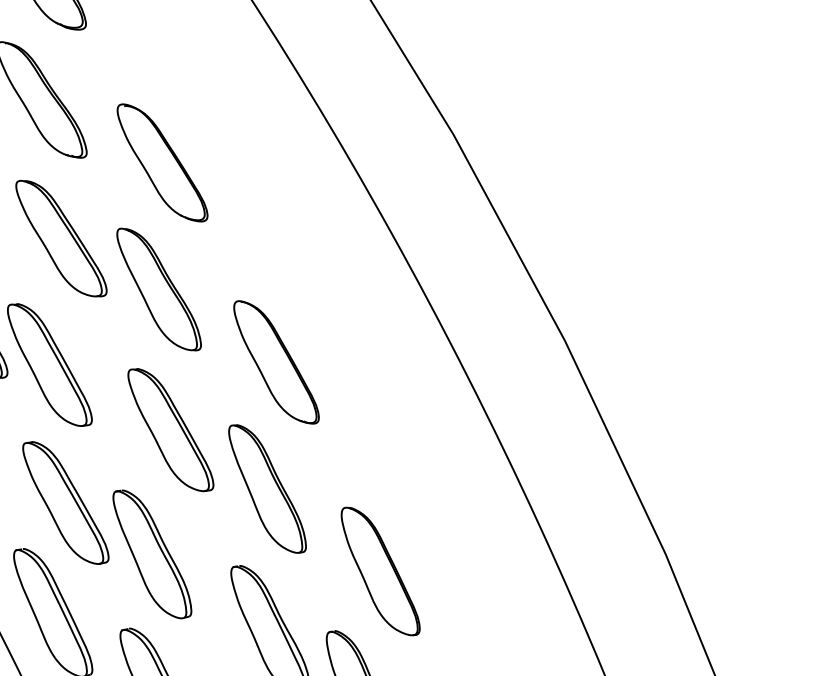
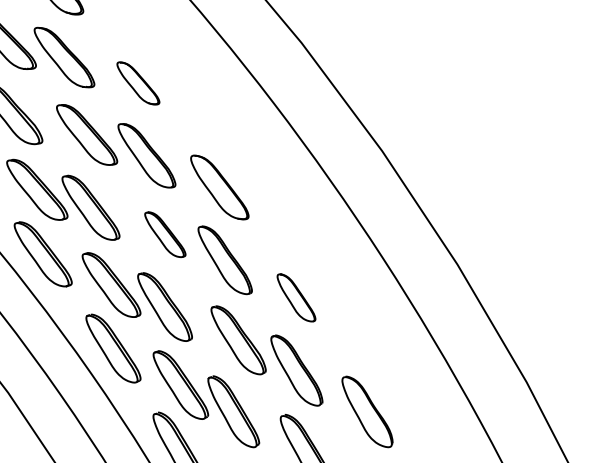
part: (162, 163) -> (138, 83), size x0.7
part: (171, 429) -> (165, 234), size x0.7
part: (380, 570) -> (296, 297), size x0.7

